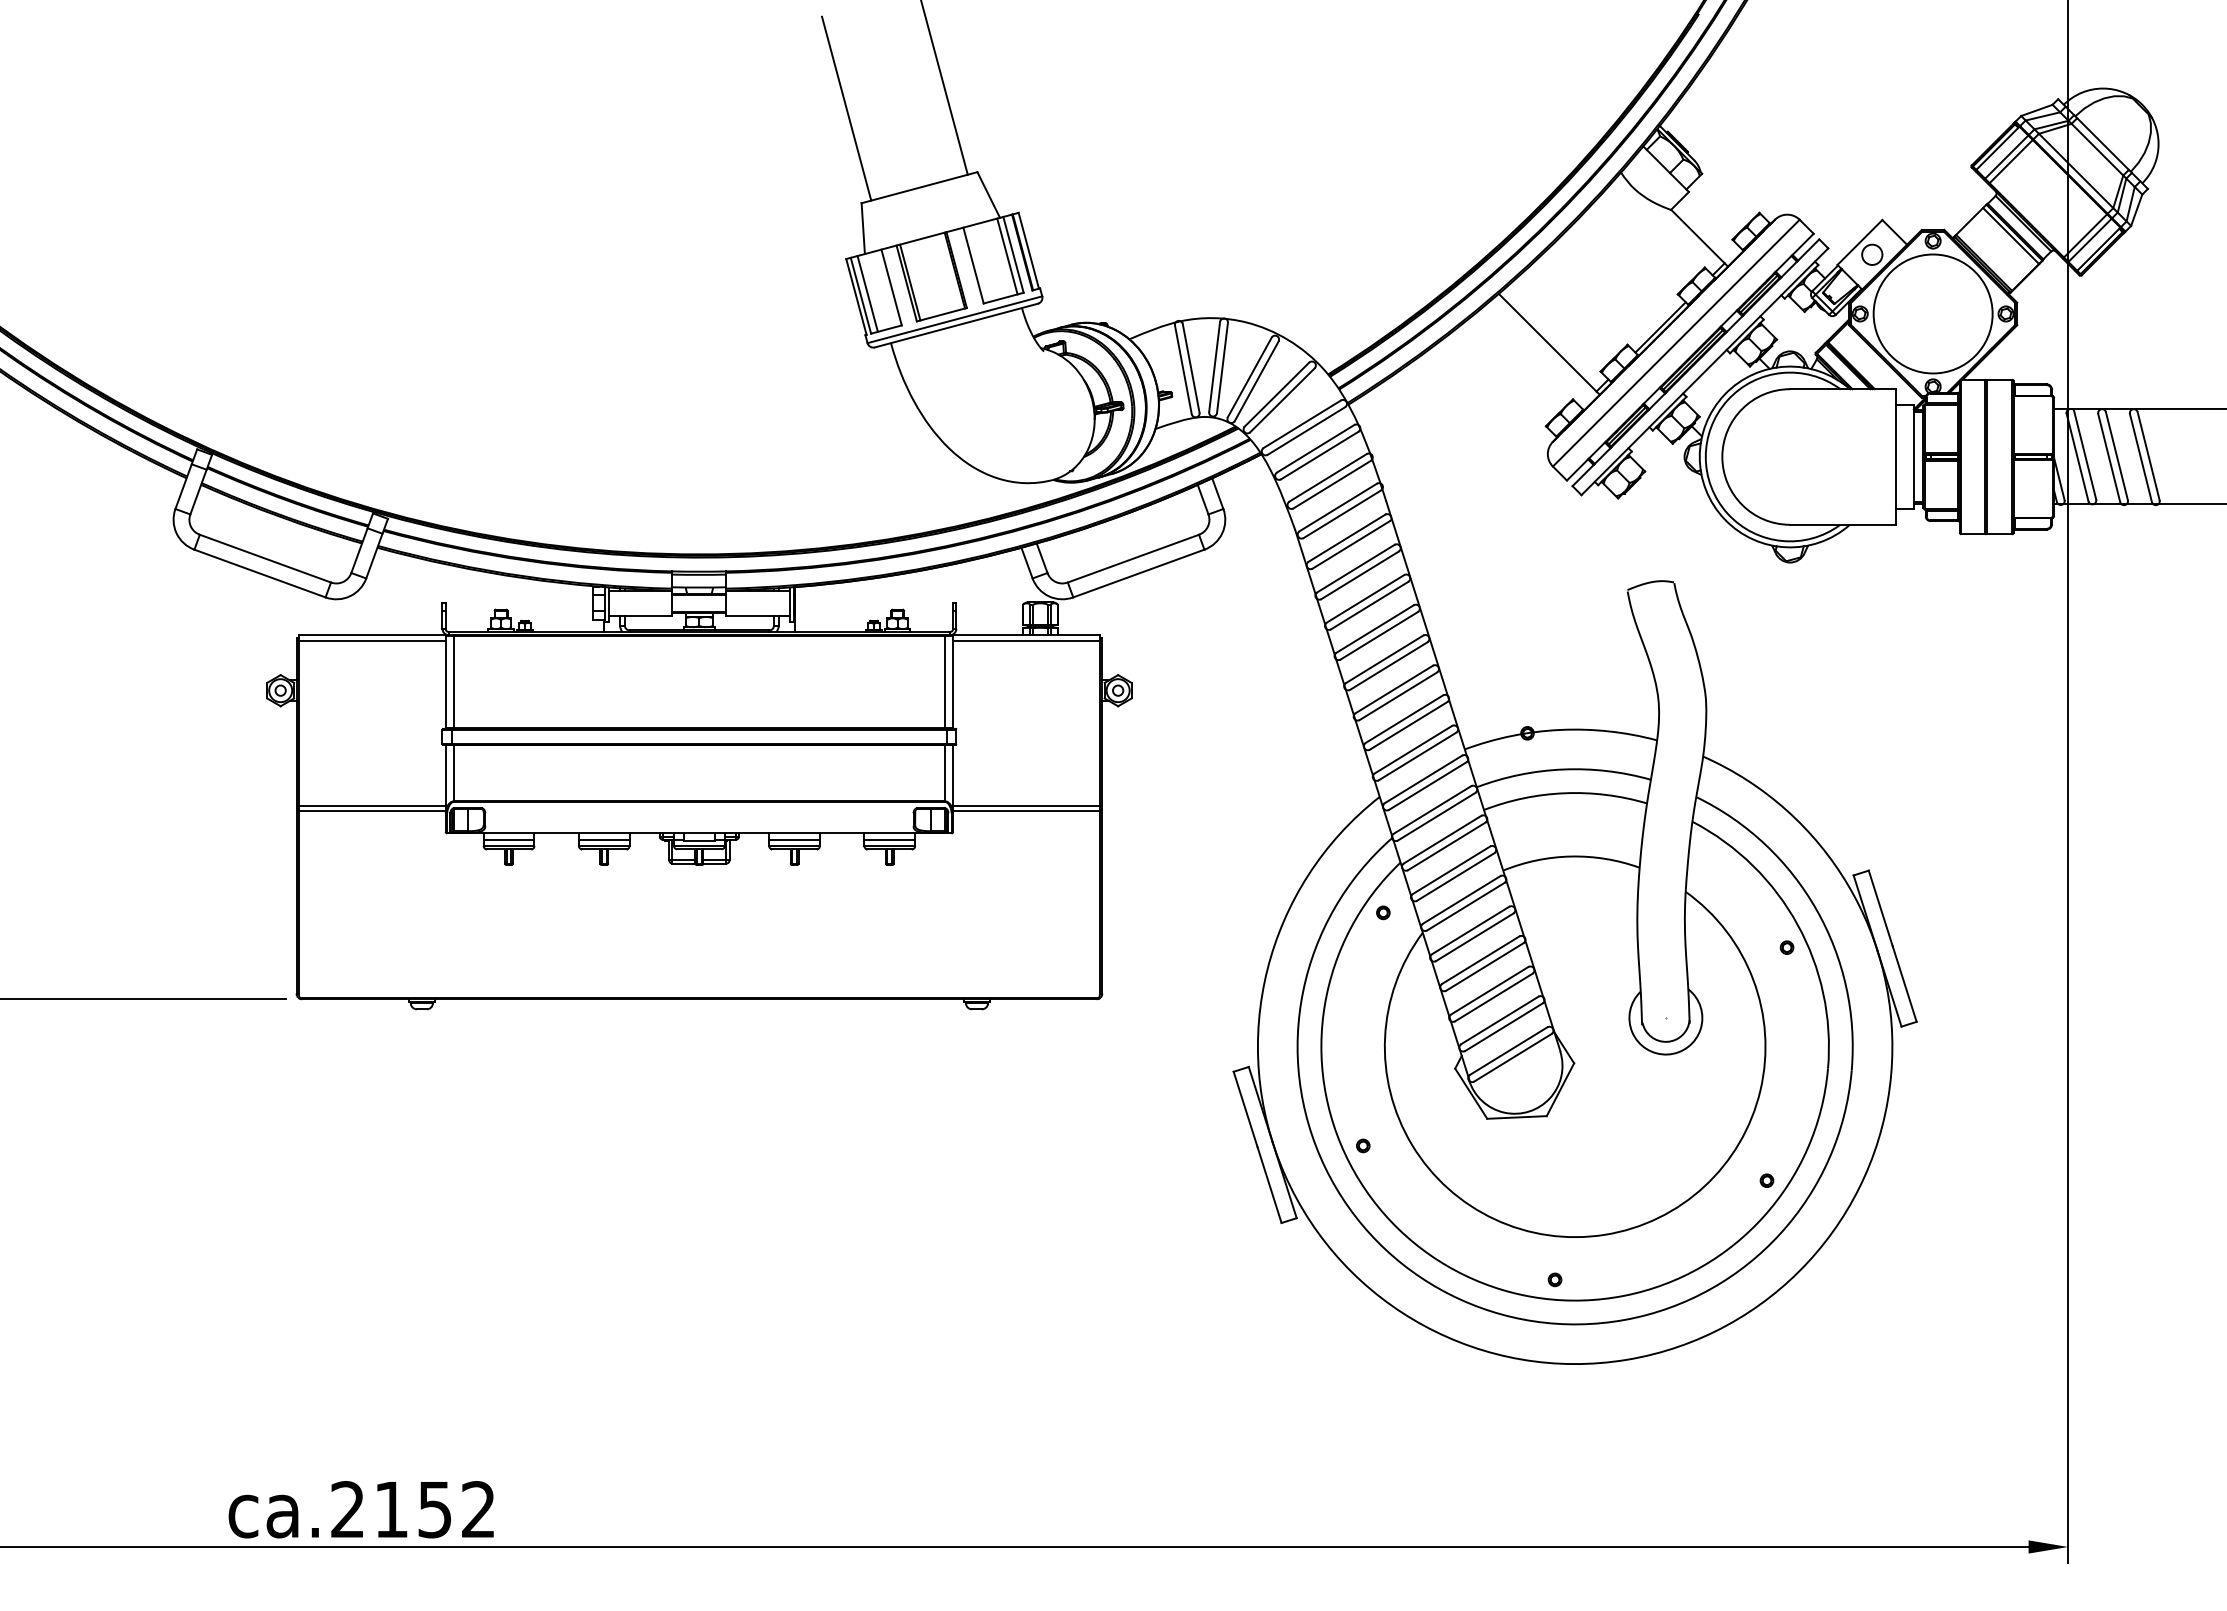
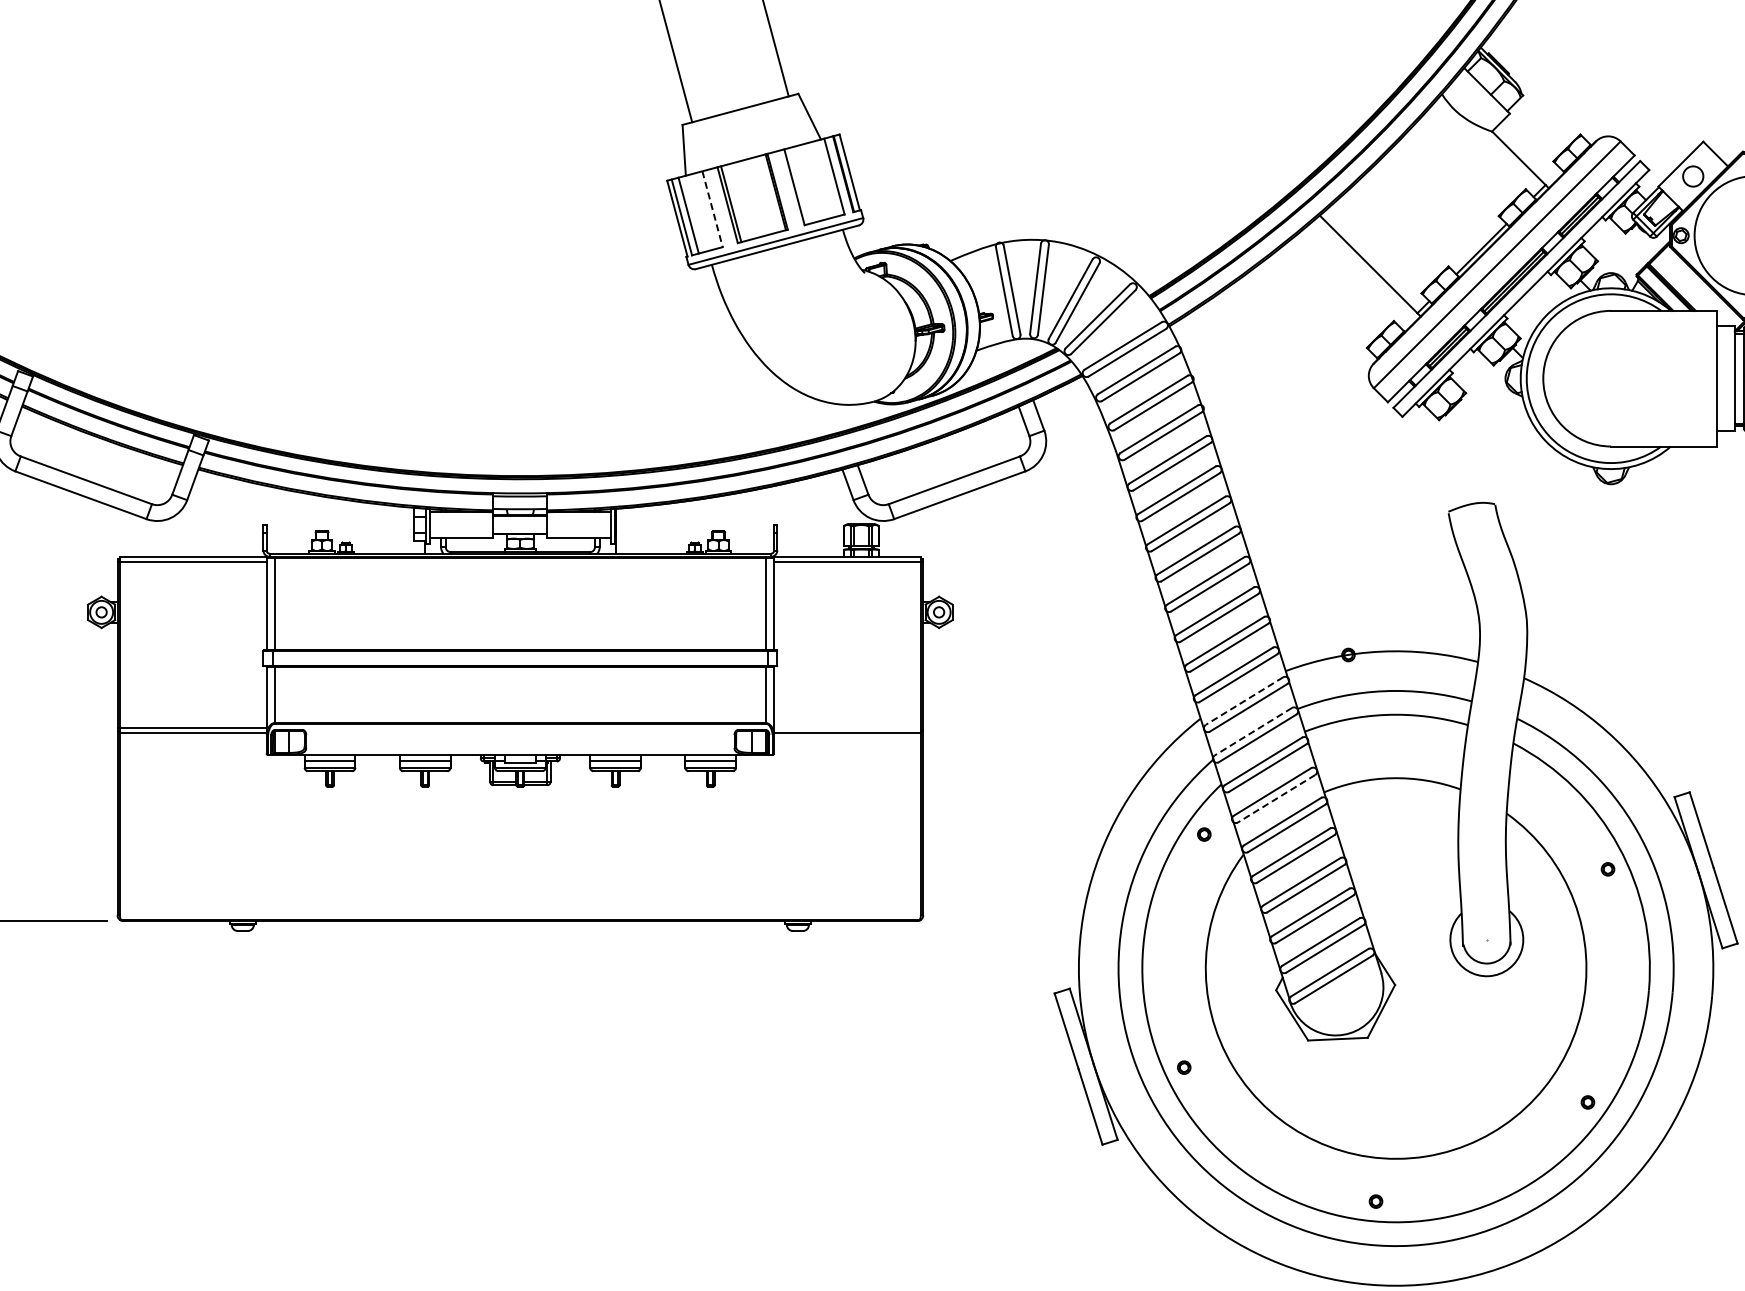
line: (1007, 256) -> (828, 178), removed
line: (891, 288) -> (712, 210), solid -> dashed
line: (1423, 779) -> (1244, 701), solid -> dashed
line: (1027, 806) -> (848, 728), removed
line: (1432, 810) -> (1253, 732), solid -> dashed
line: (1455, 877) -> (1276, 799), solid -> dashed

